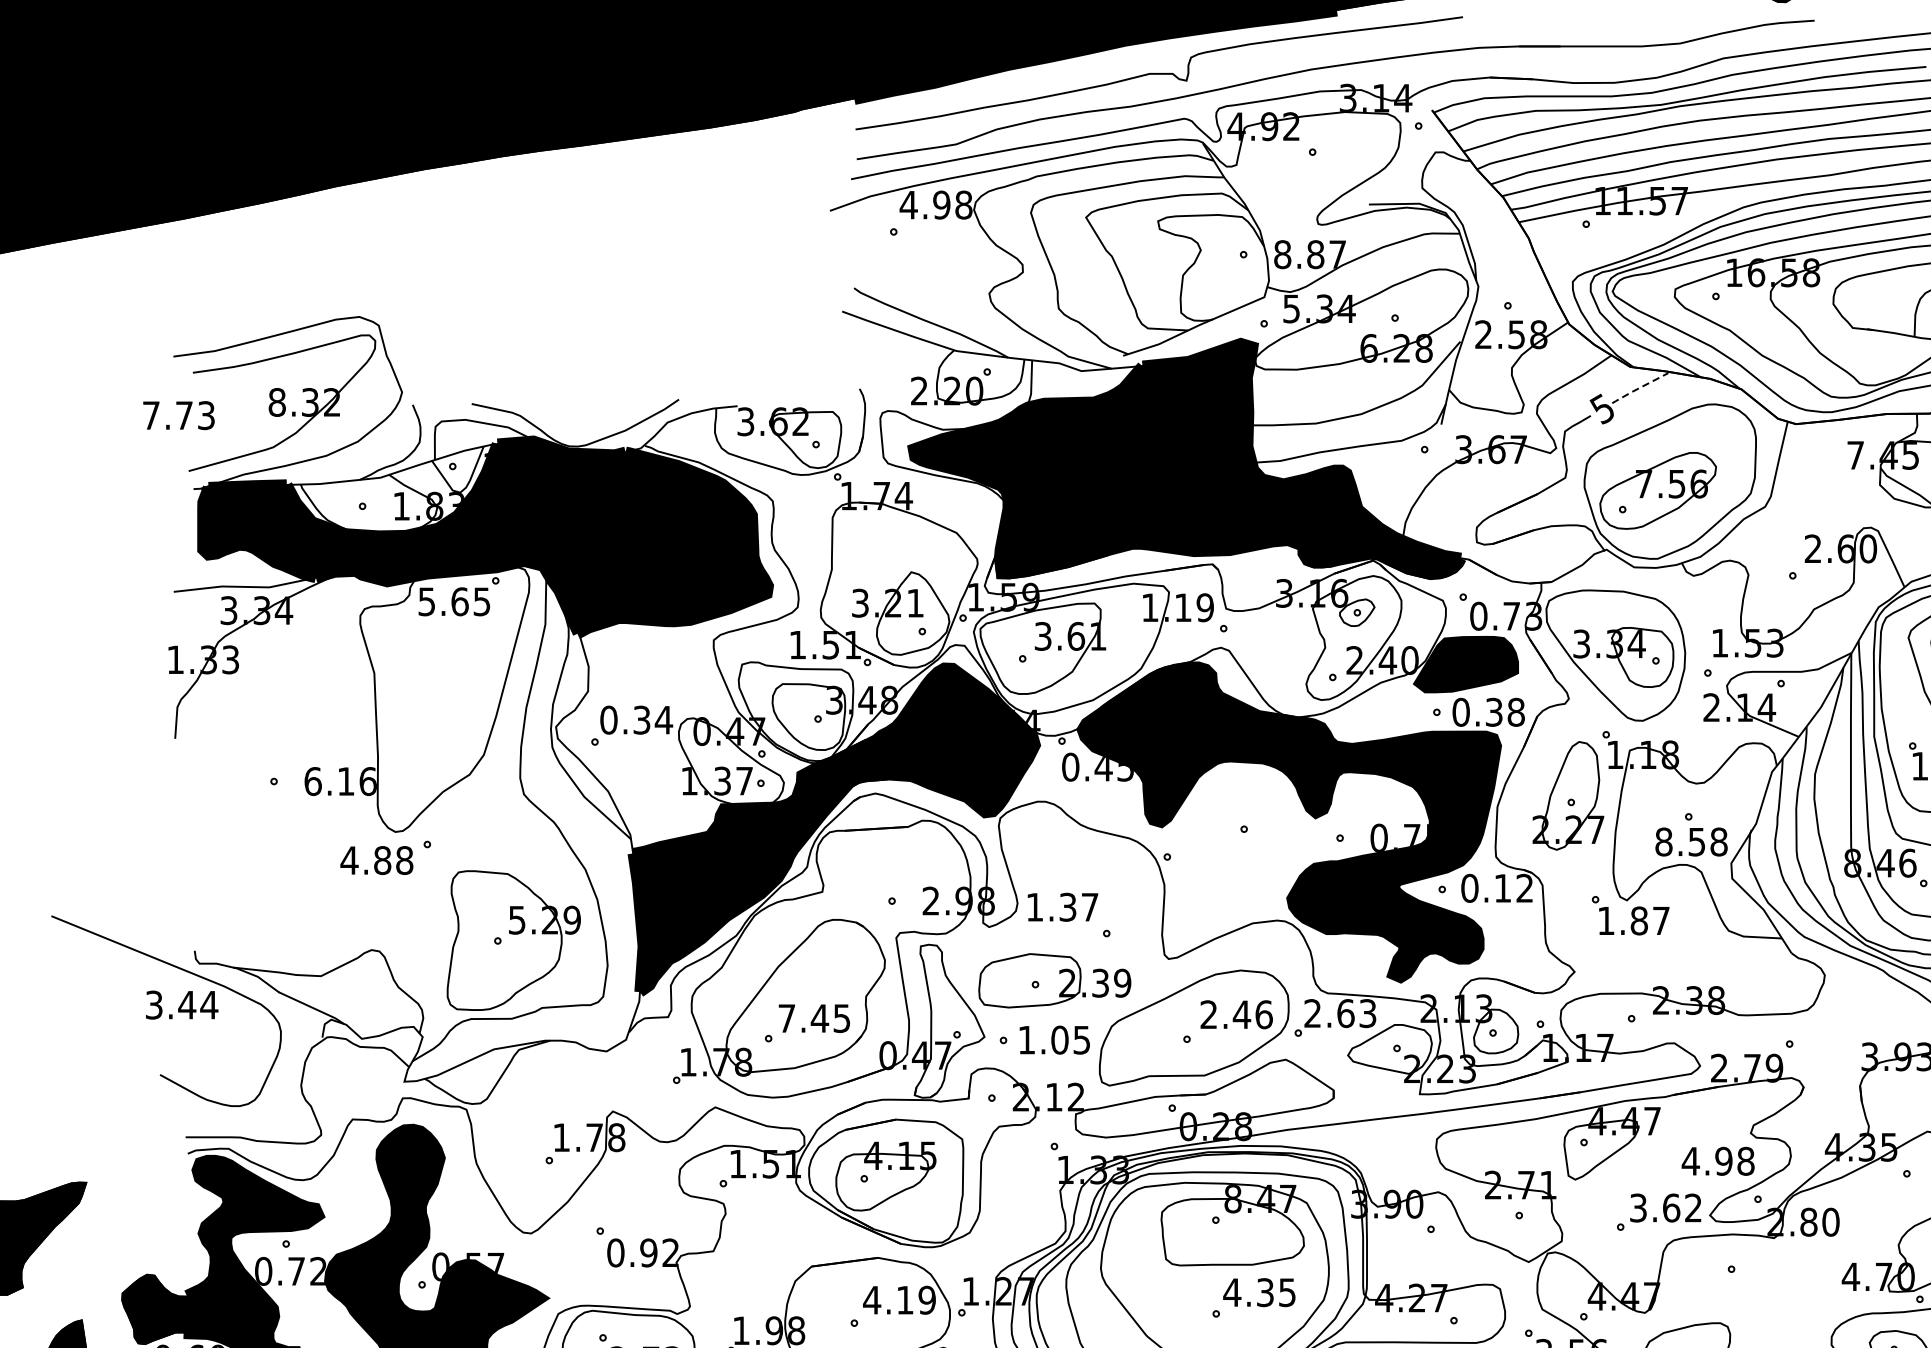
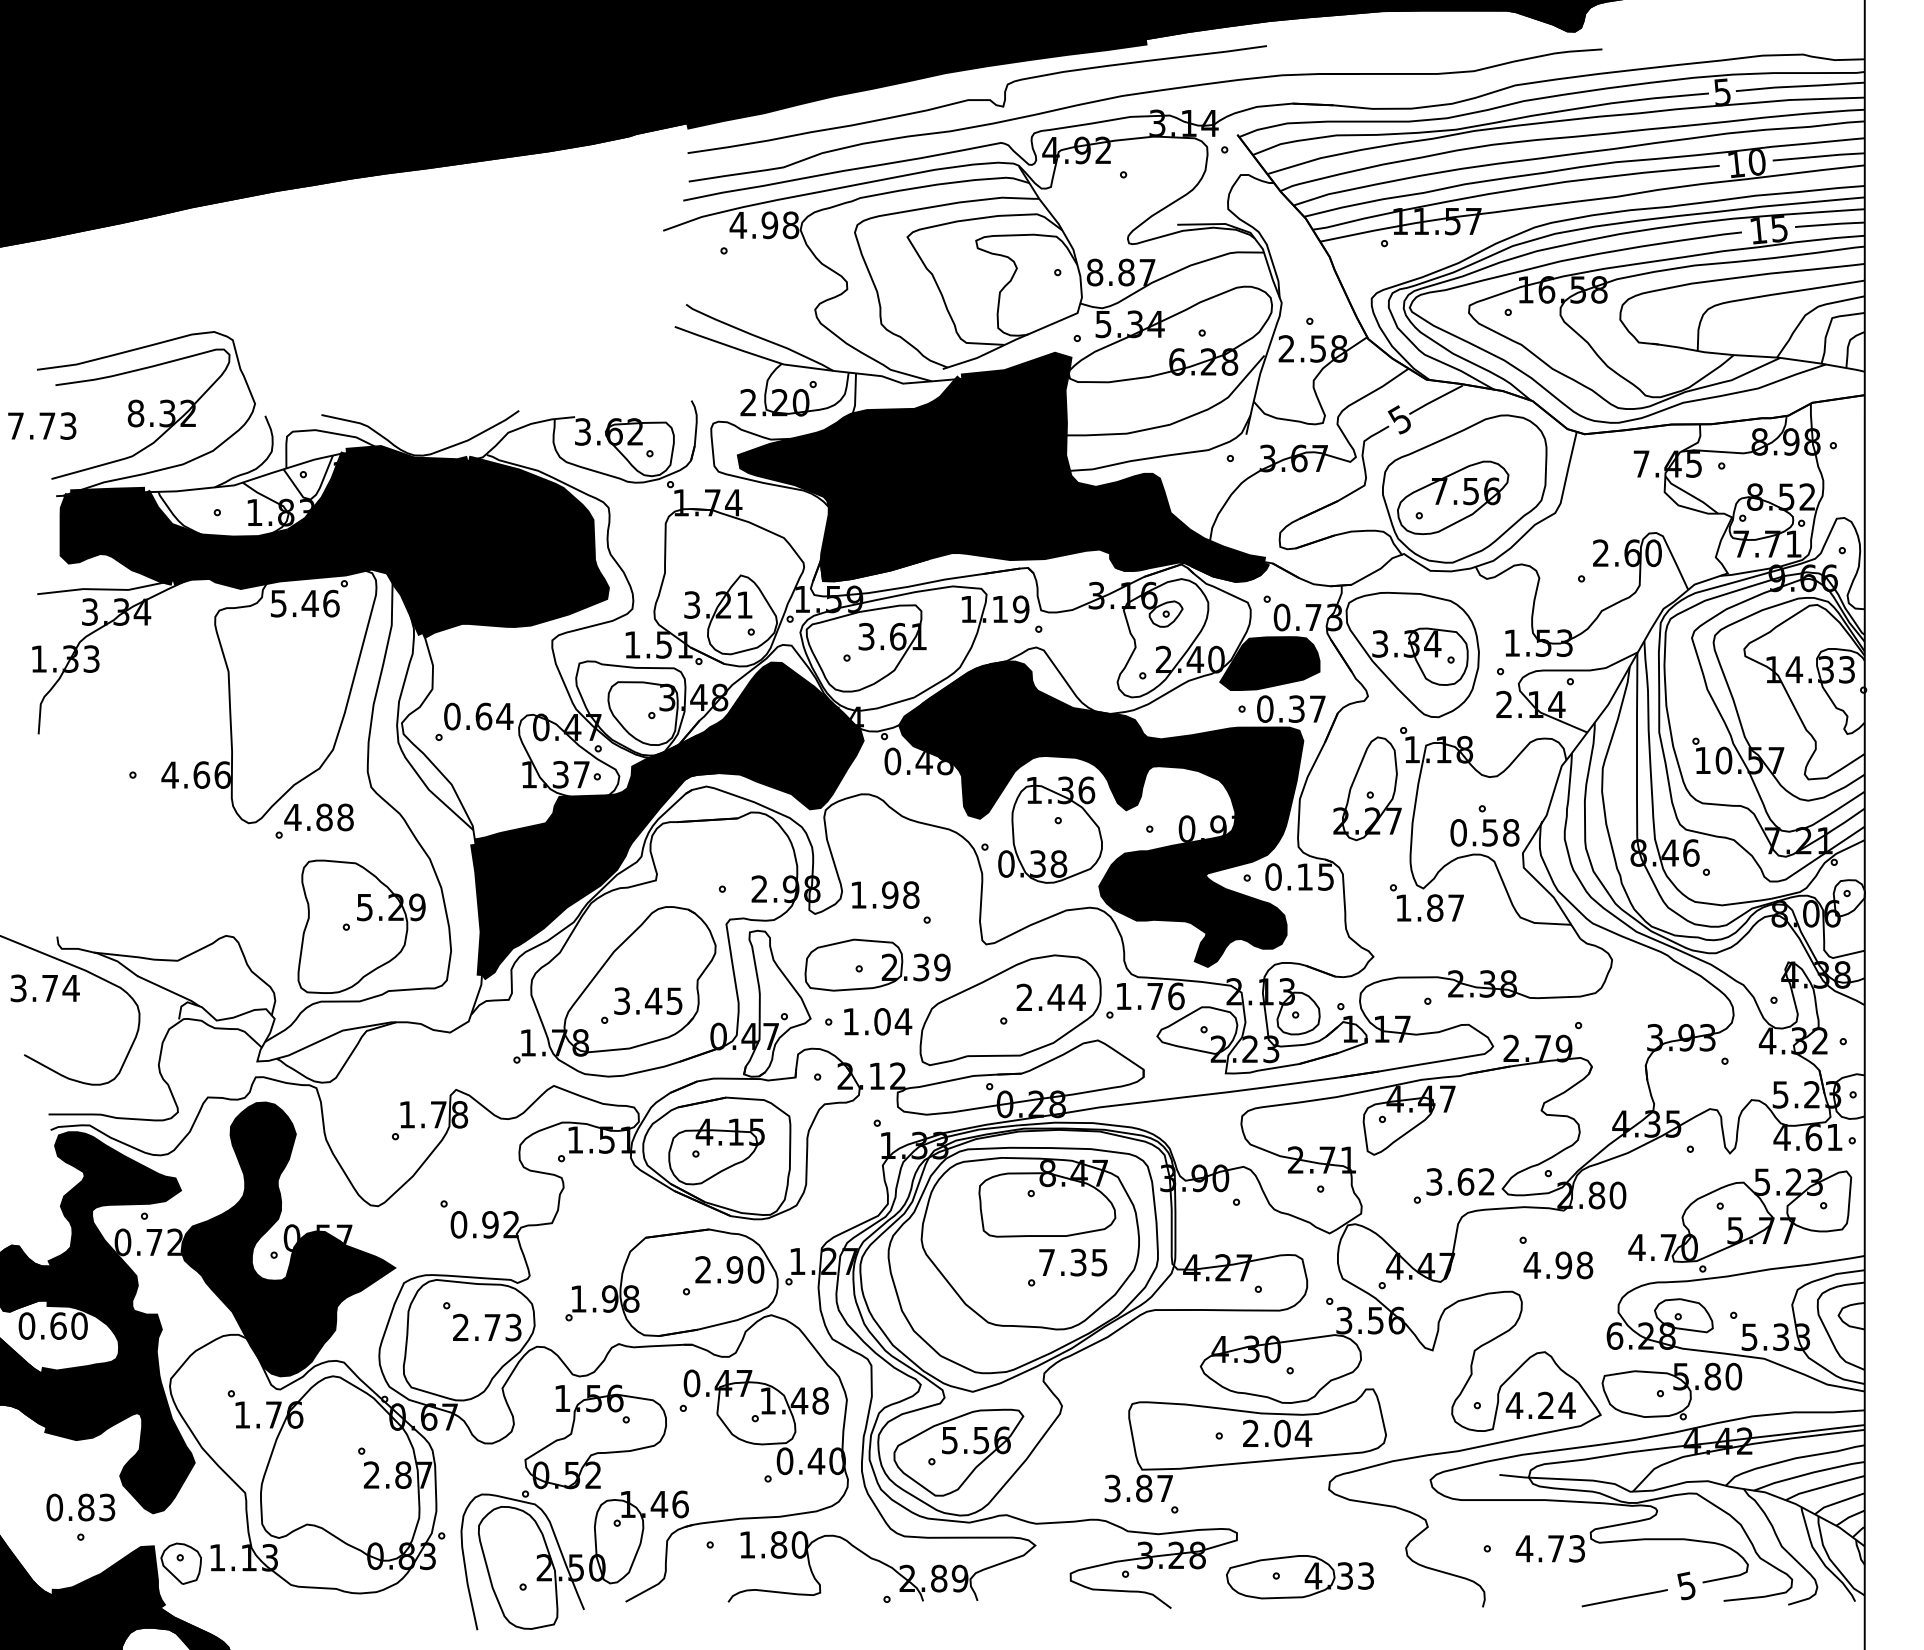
line: (1639, 387) -> (1435, 399), dashed -> solid
text: (470, 601) -> (320, 603), 5.65 -> 5.46
text: (1515, 711) -> (1317, 708), 0.38 -> 0.37
text: (641, 720) -> (483, 716), 0.34 -> 0.64
text: (1125, 772) -> (945, 766), 0.45 -> 0.48
text: (329, 780) -> (185, 774), 6.16 -> 4.66
text: (1416, 834) -> (1222, 825), 0.75 -> 0.97
part: (1236, 838) -> (1050, 829), added
text: (1663, 841) -> (1458, 832), 8.58 -> 0.58
text: (376, 860) -> (318, 817), moved
text: (1524, 887) -> (1325, 876), 0.12 -> 0.15
text: (1078, 906) -> (900, 894), 1.37 -> 1.98
text: (186, 1005) -> (49, 988), 3.44 -> 3.74
text: (1339, 1013) -> (1149, 996), 2.63 -> 1.76
text: (1263, 1014) -> (1076, 997), 2.46 -> 2.44
text: (786, 1017) -> (621, 1000), 7.45 -> 3.45
text: (1081, 1039) -> (903, 1021), 1.05 -> 1.04
text: (1718, 1161) -> (1558, 1265), moved
text: (1231, 1292) -> (1046, 1262), 4.35 -> 7.35
text: (899, 1299) -> (729, 1269), 4.19 -> 2.90

